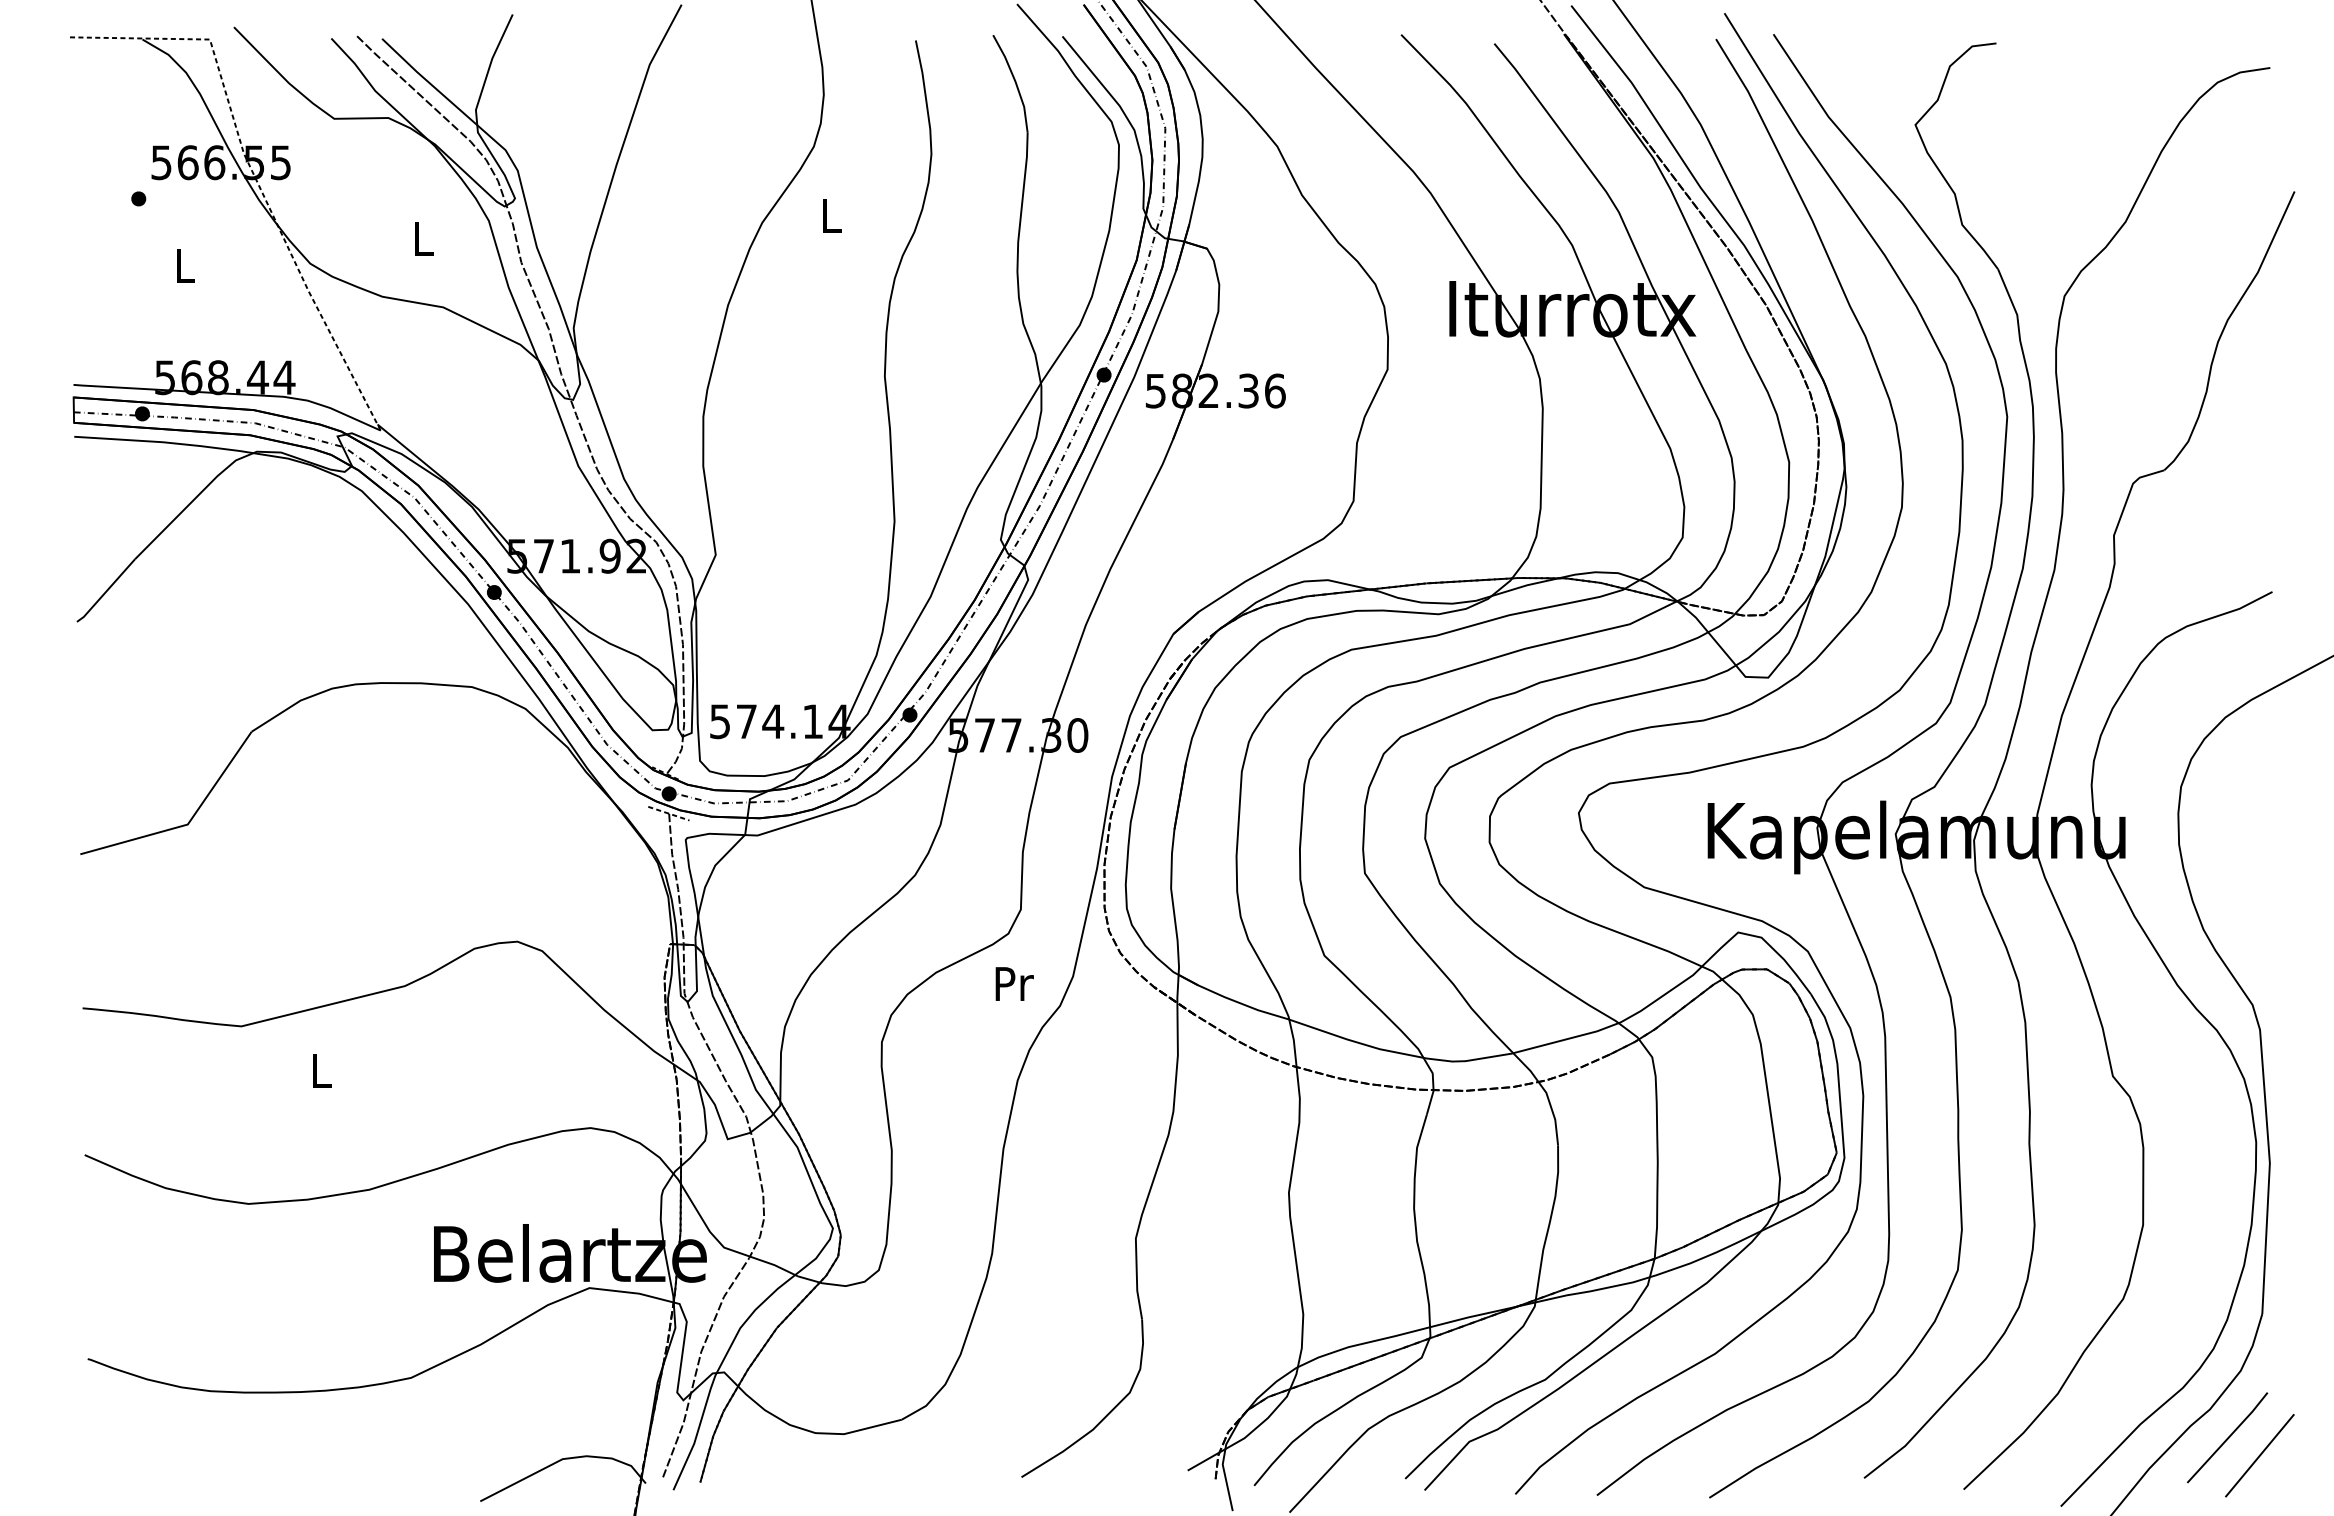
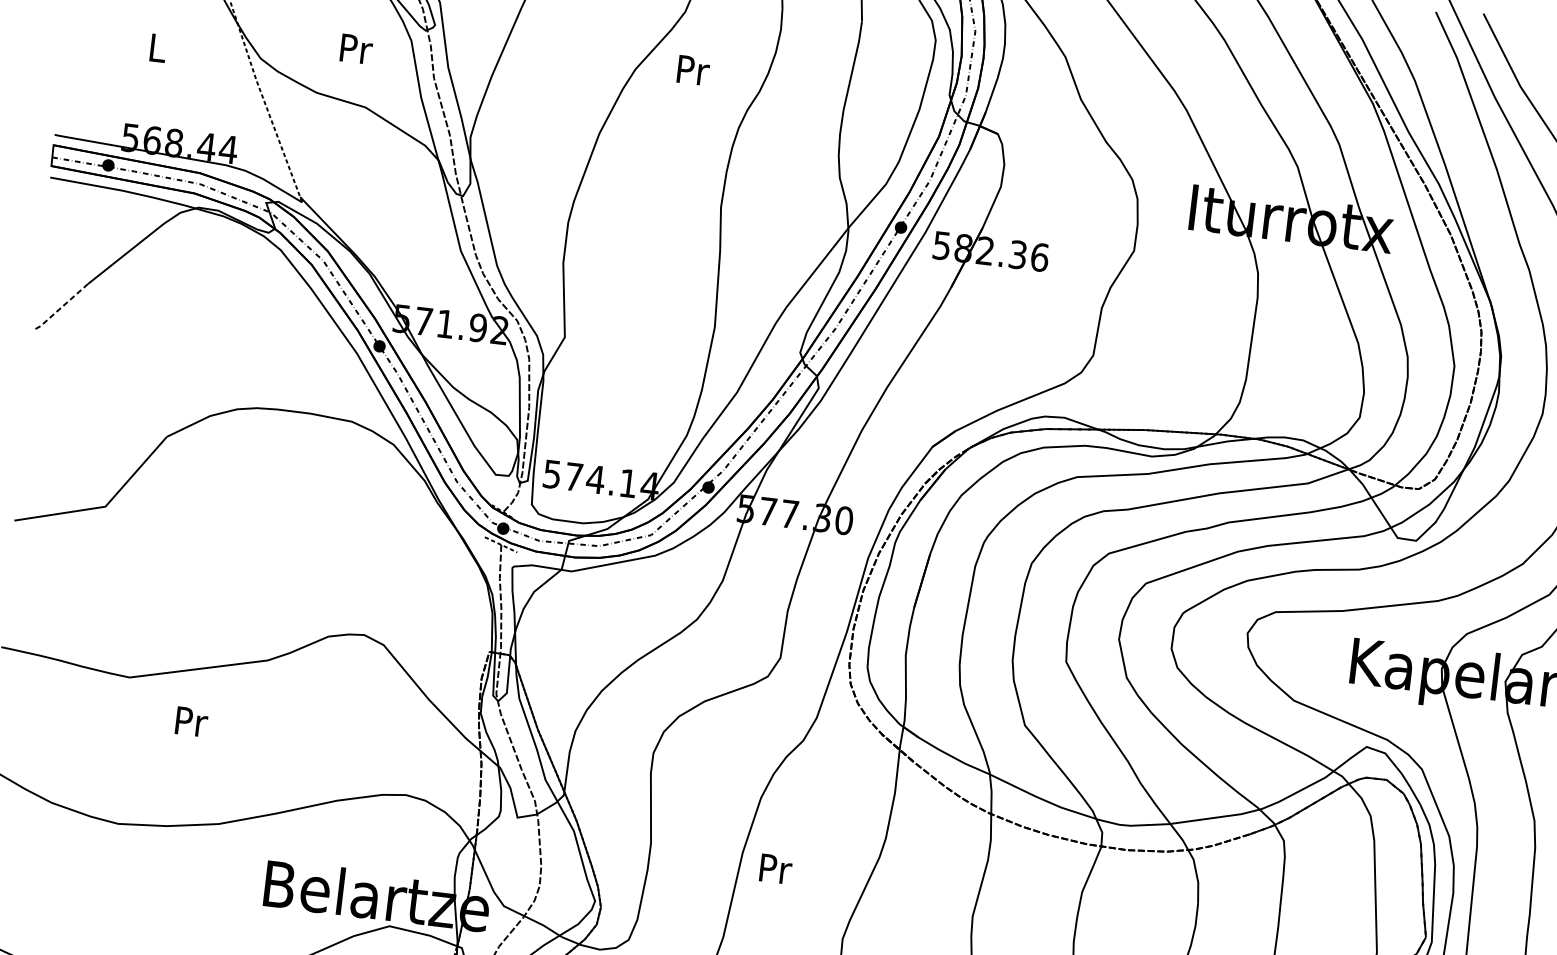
text: (832, 215) -> (693, 70), L -> Pr
text: (424, 238) -> (356, 49), L -> Pr
line: (106, 591) -> (61, 307), solid -> dashed
text: (1014, 983) -> (775, 868), moved
text: (322, 1070) -> (191, 721), L -> Pr

